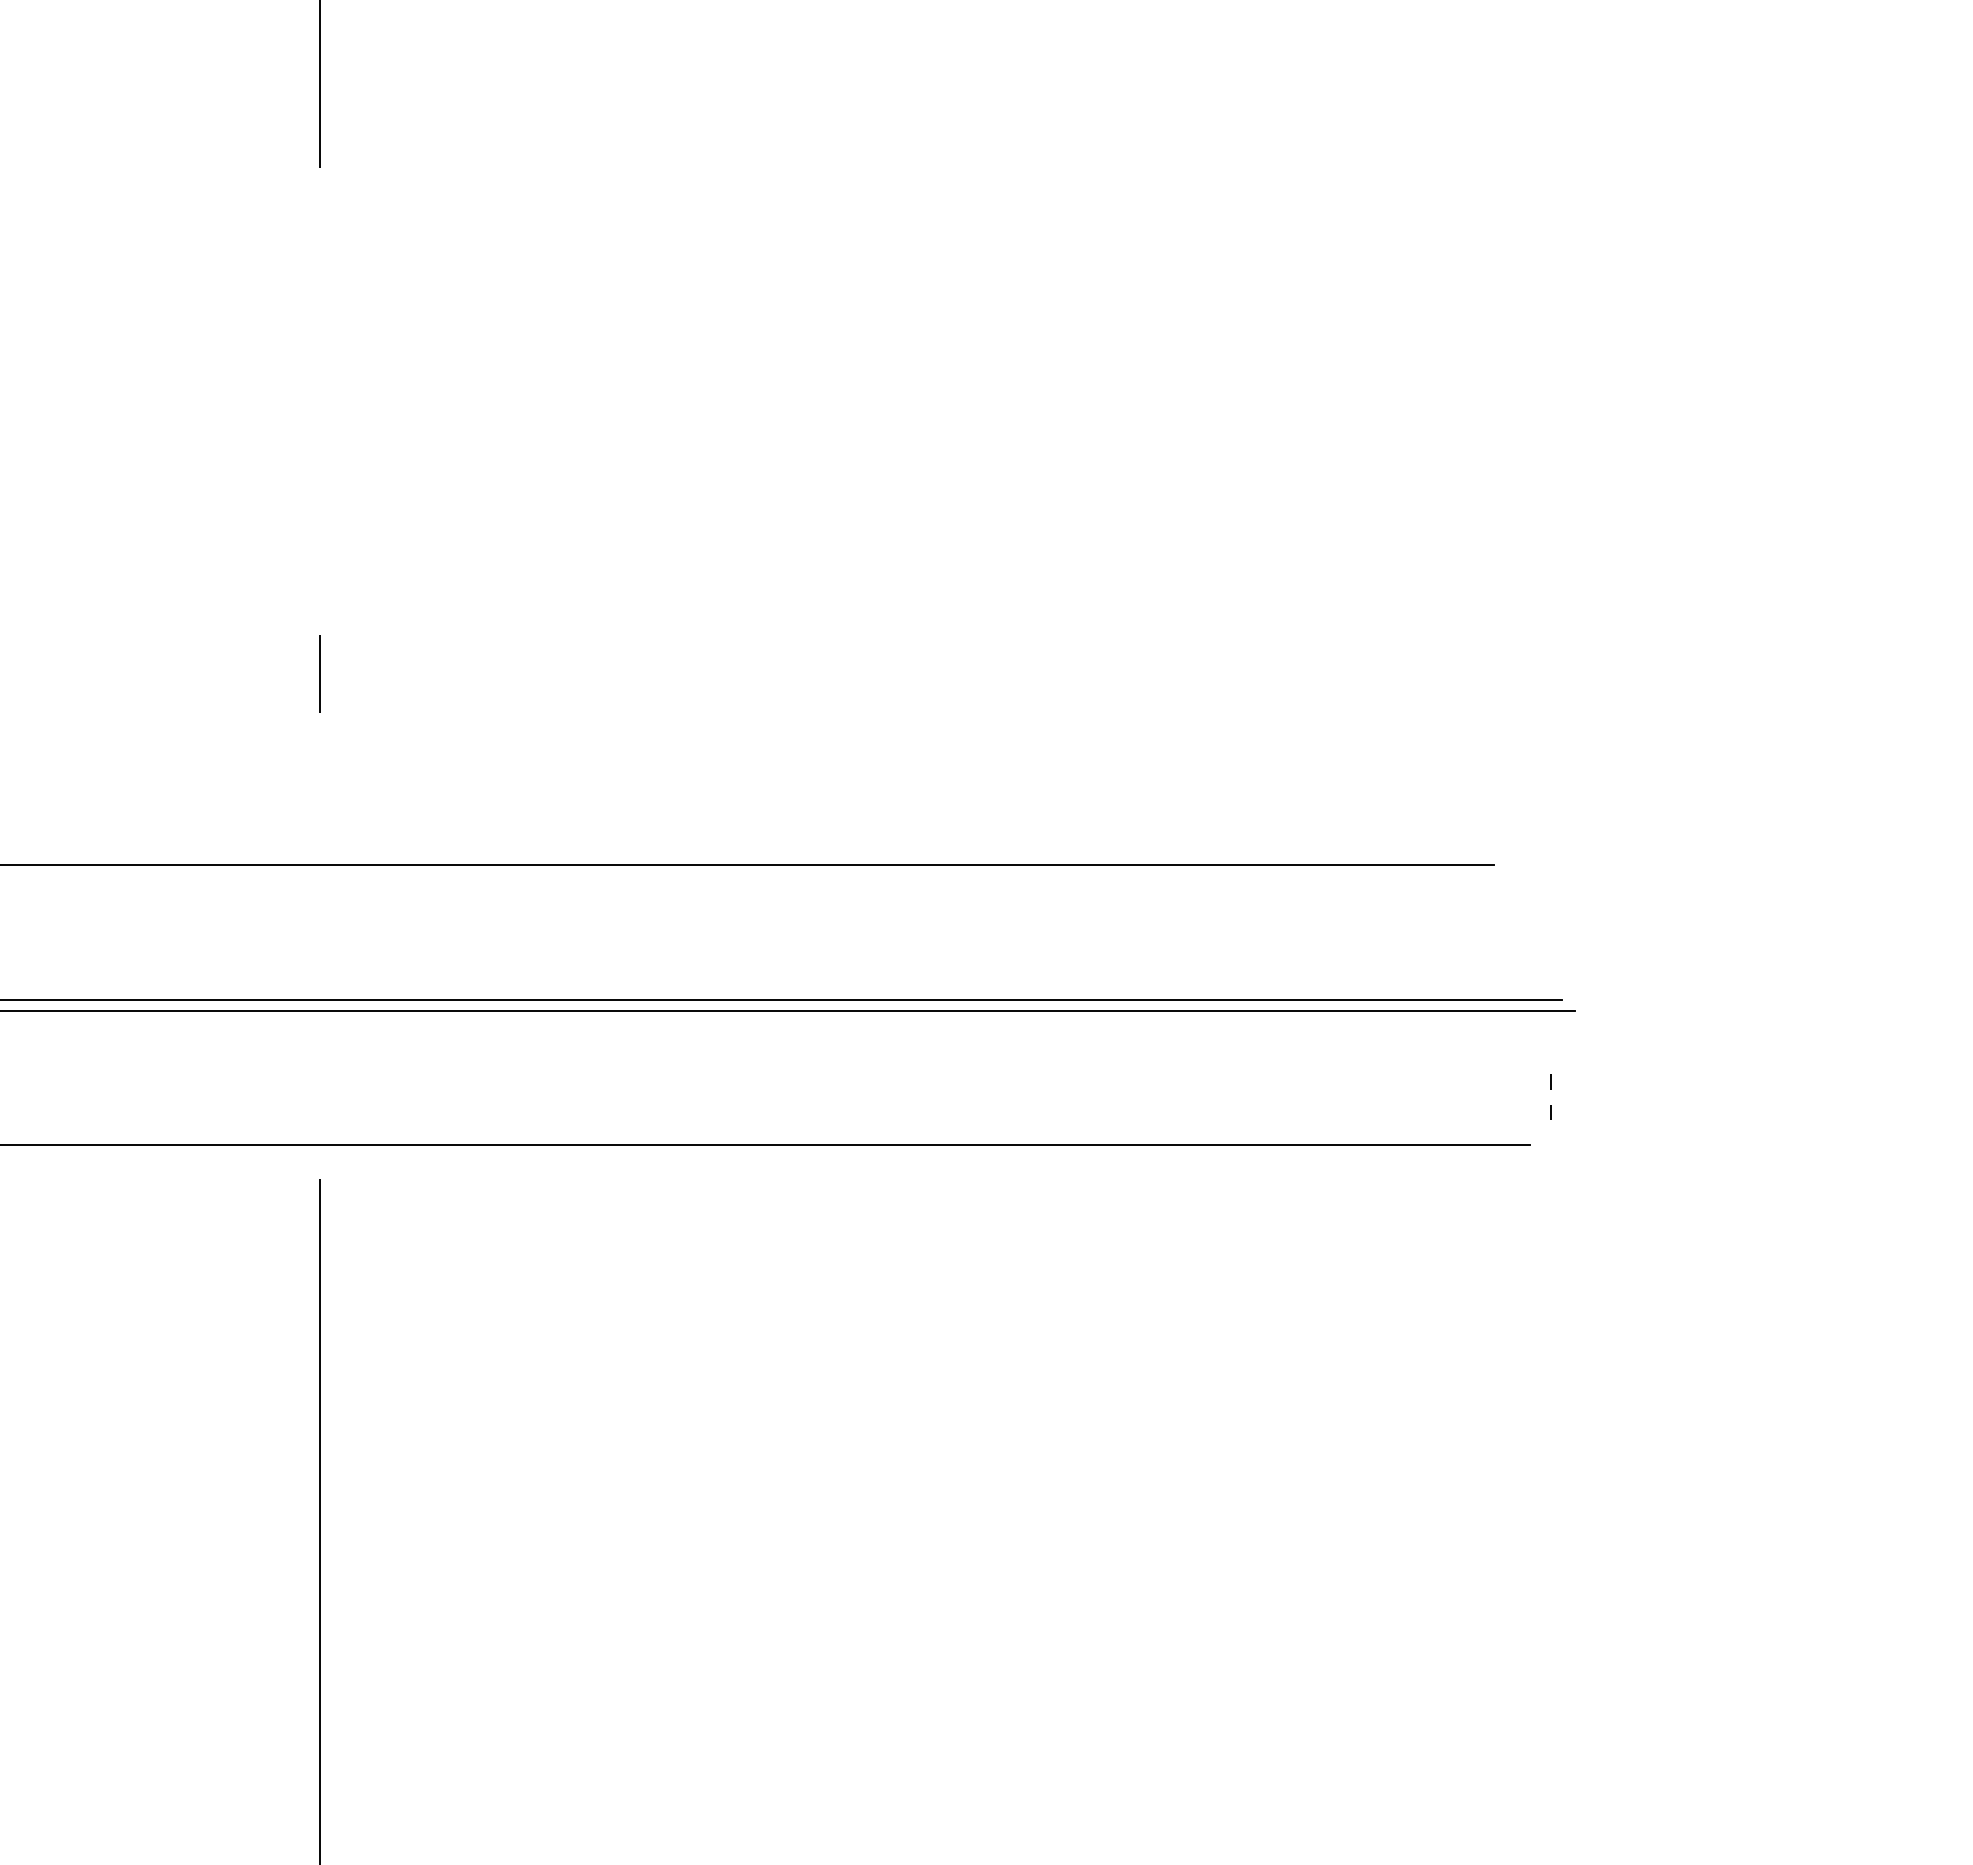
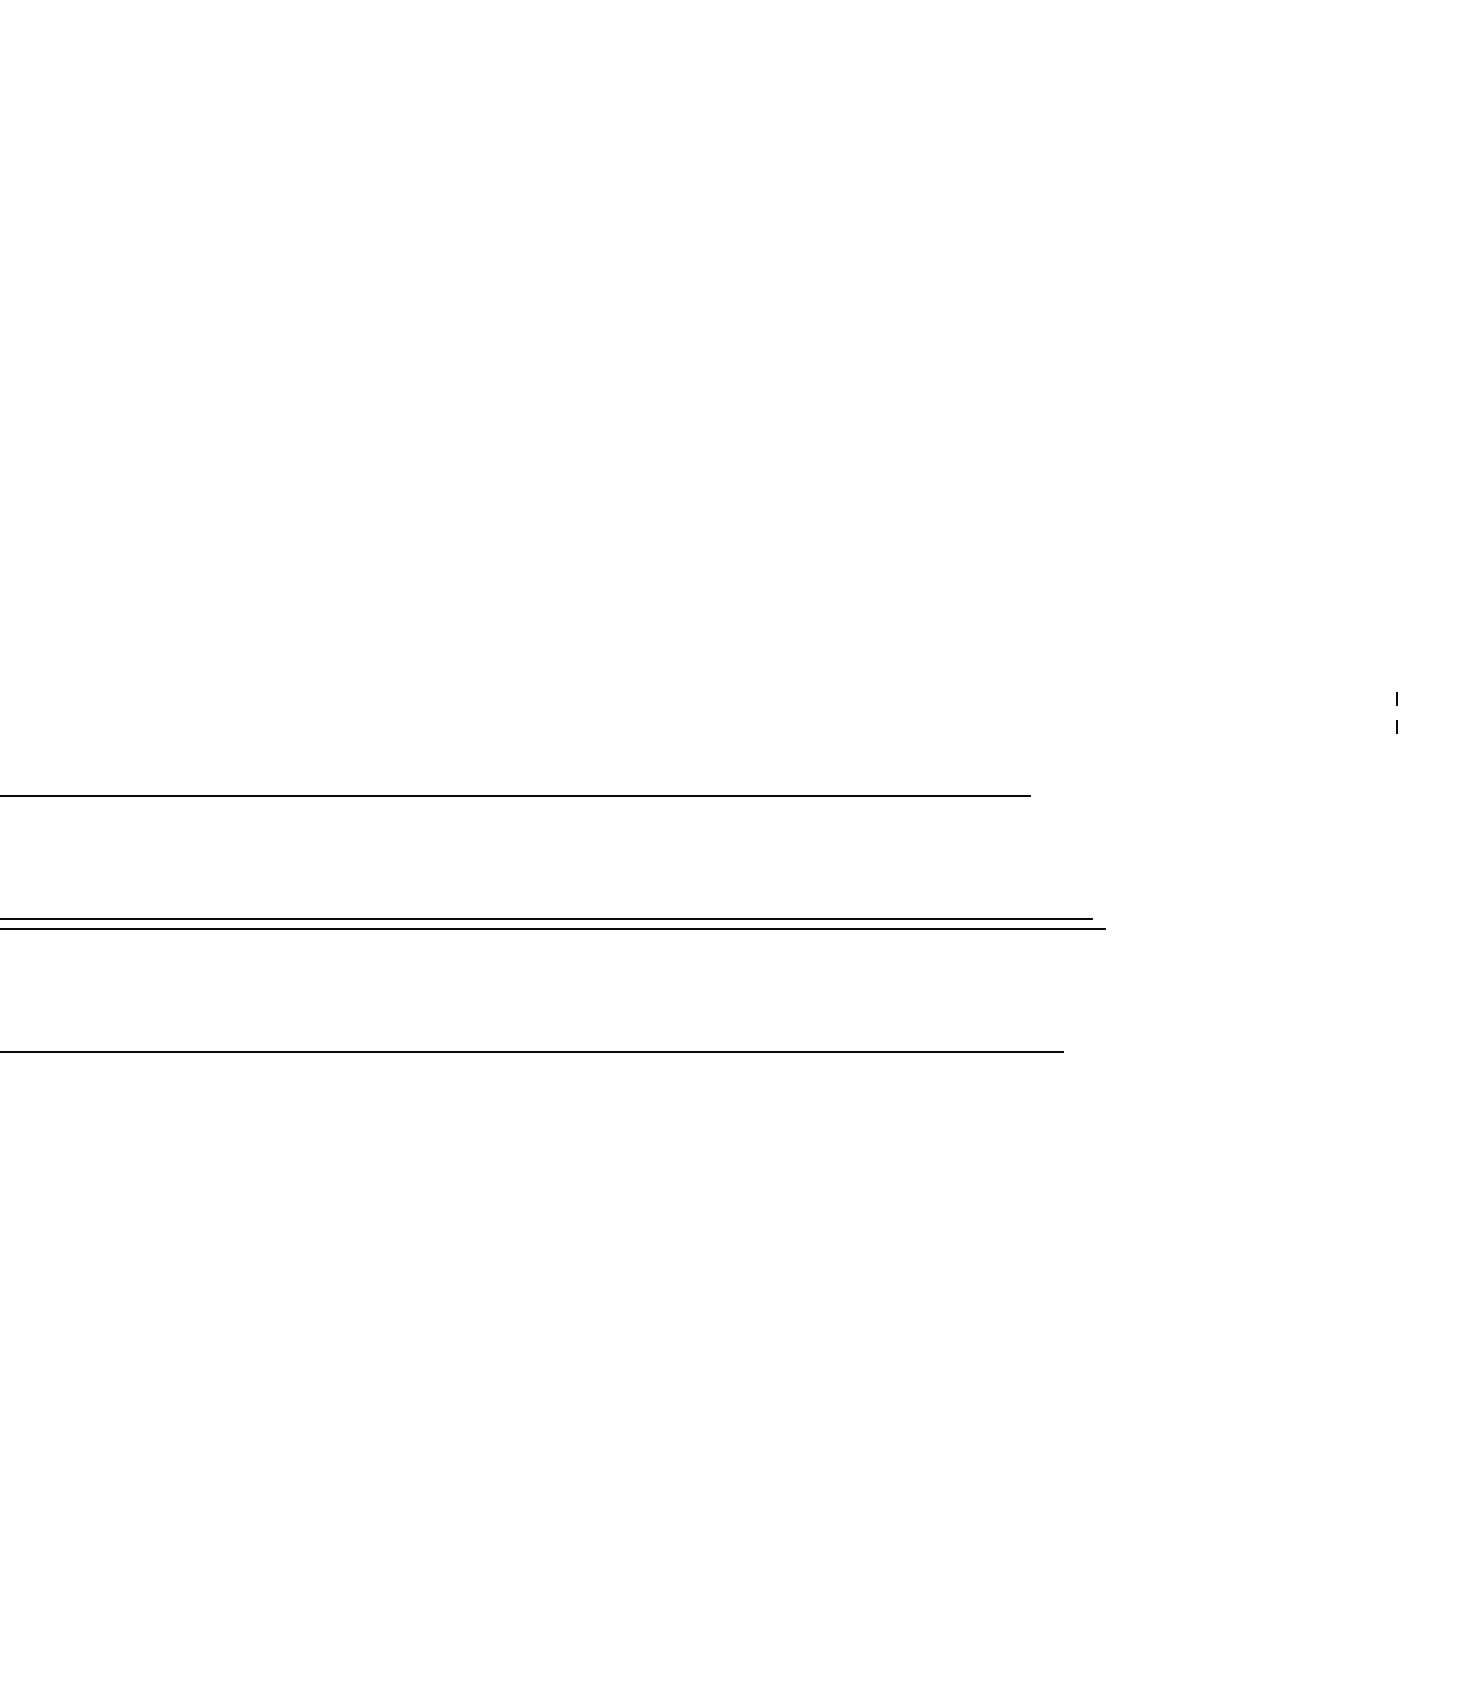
line: (1550, 1089) -> (1396, 705), moved

